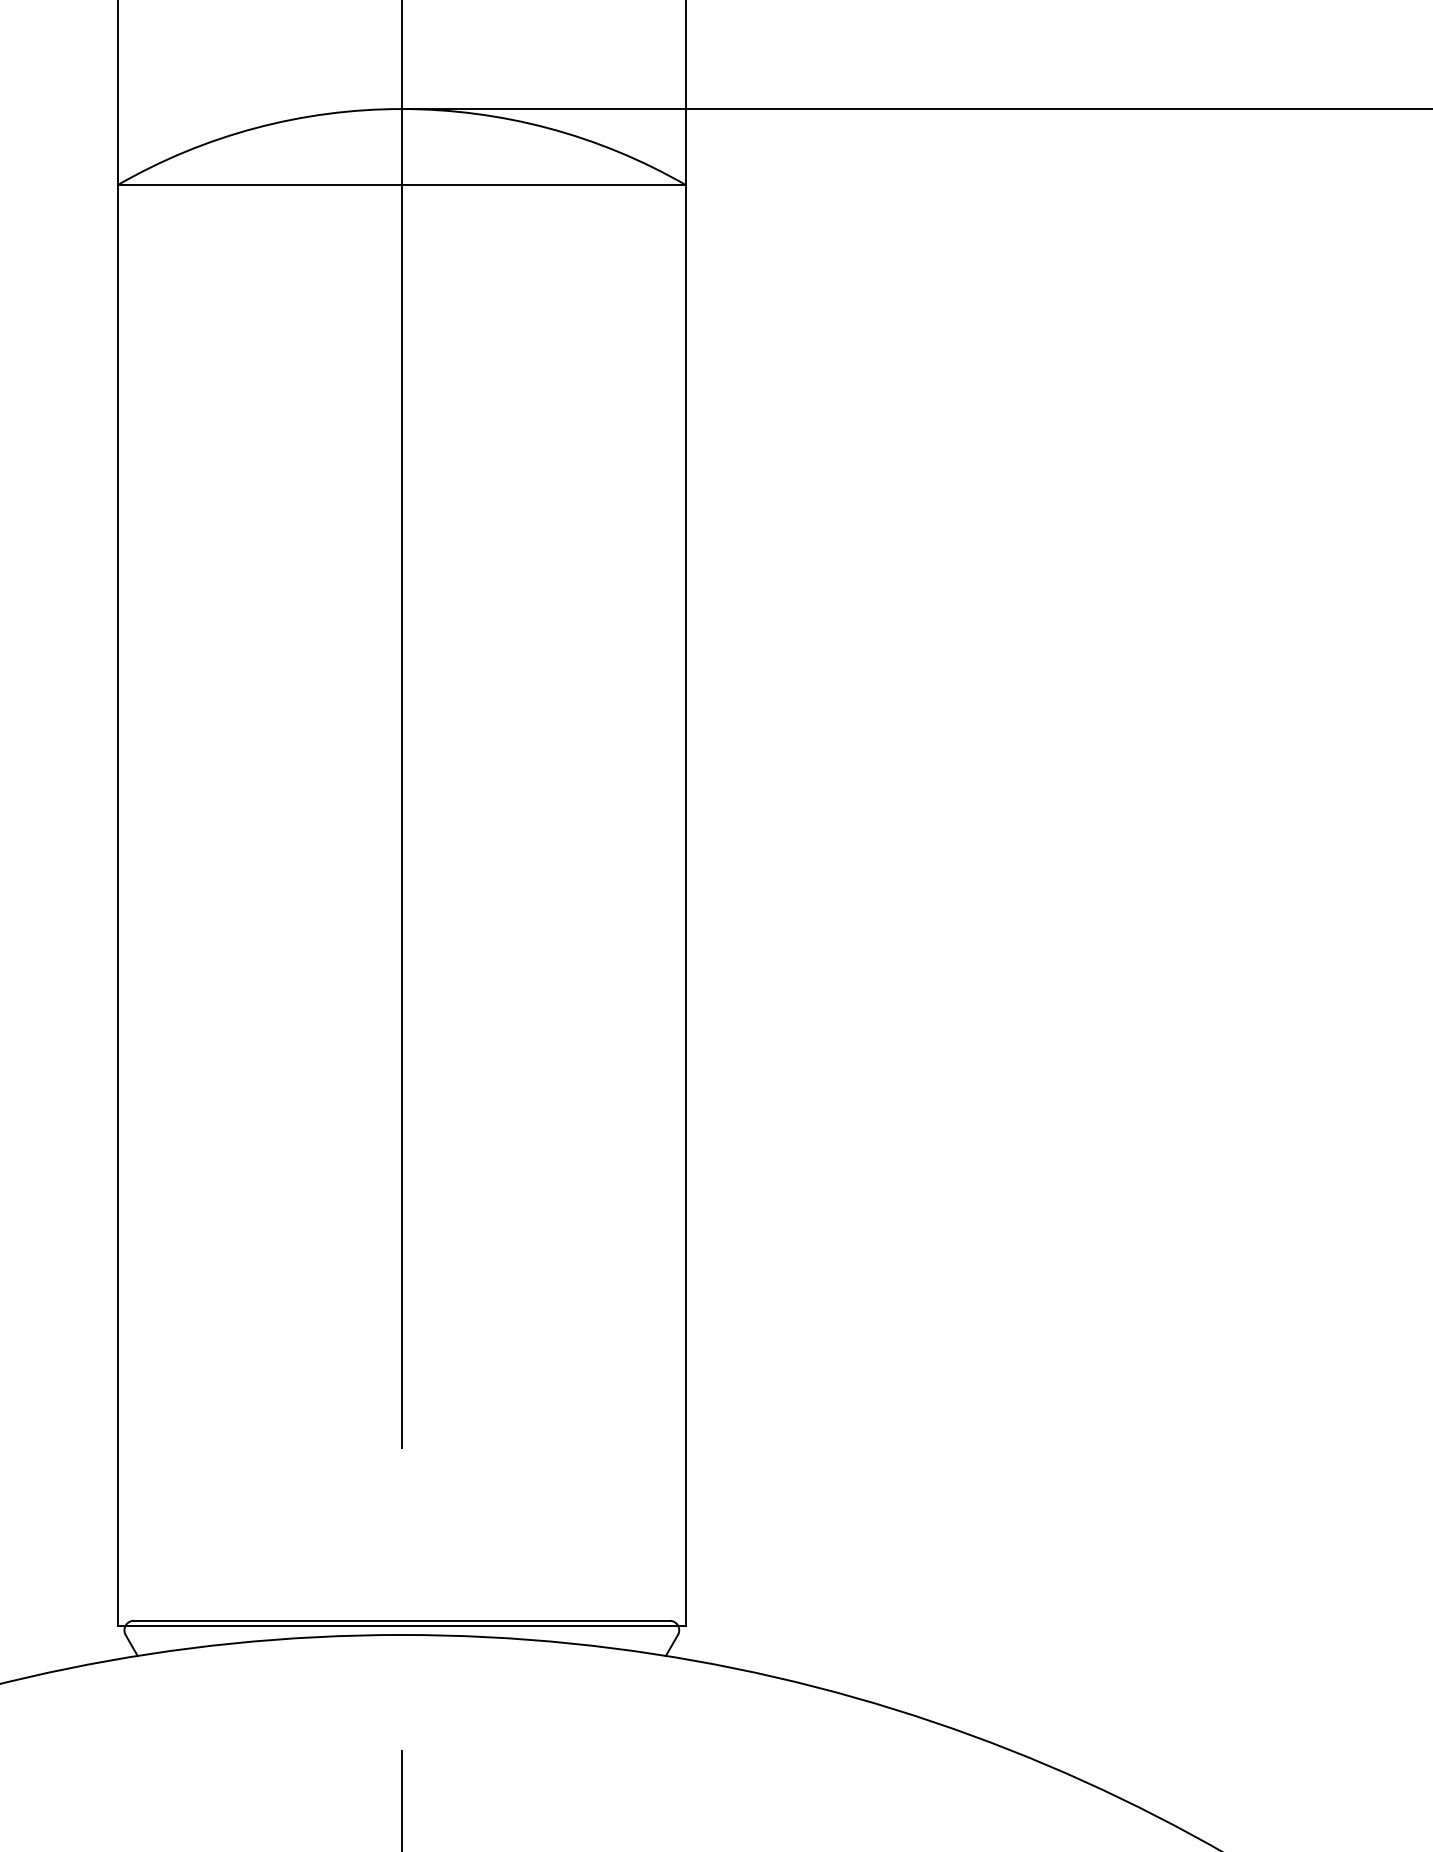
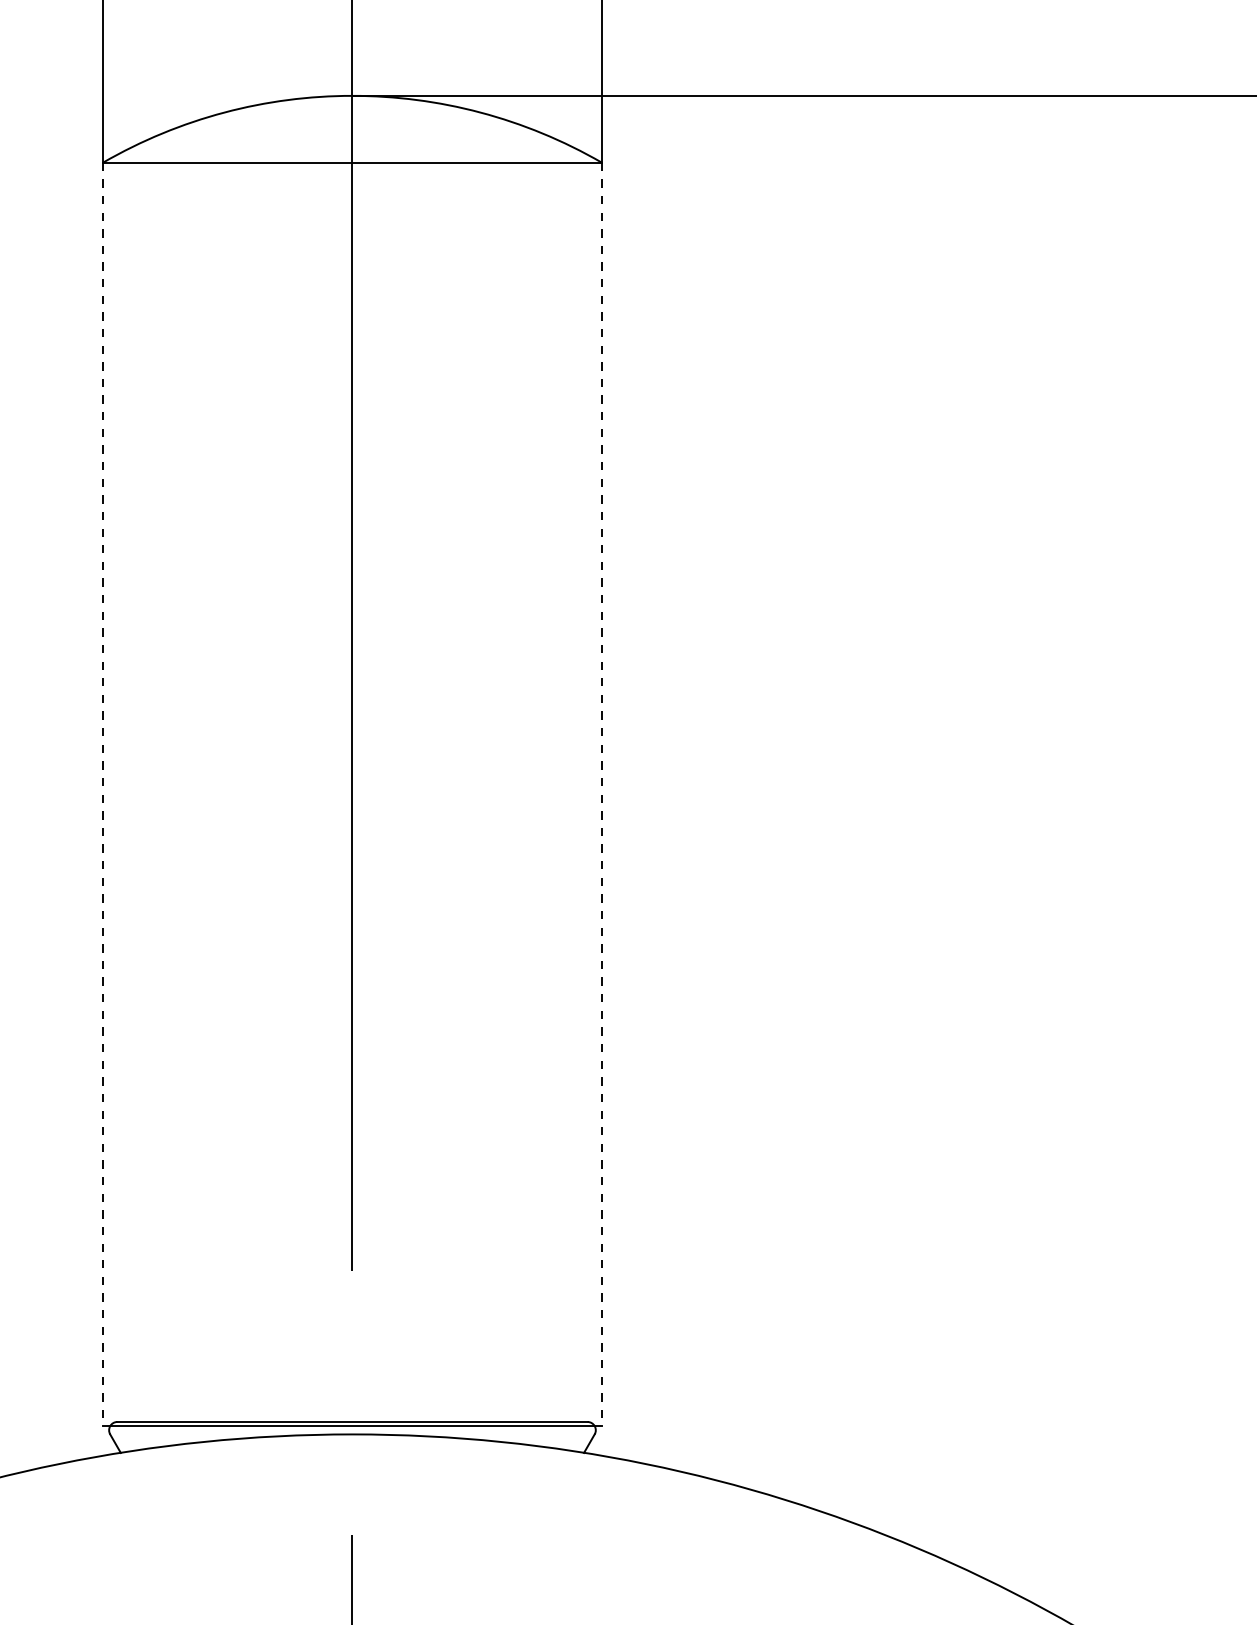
line: (117, 905) -> (103, 794), solid -> dashed
line: (686, 905) -> (602, 794), solid -> dashed

